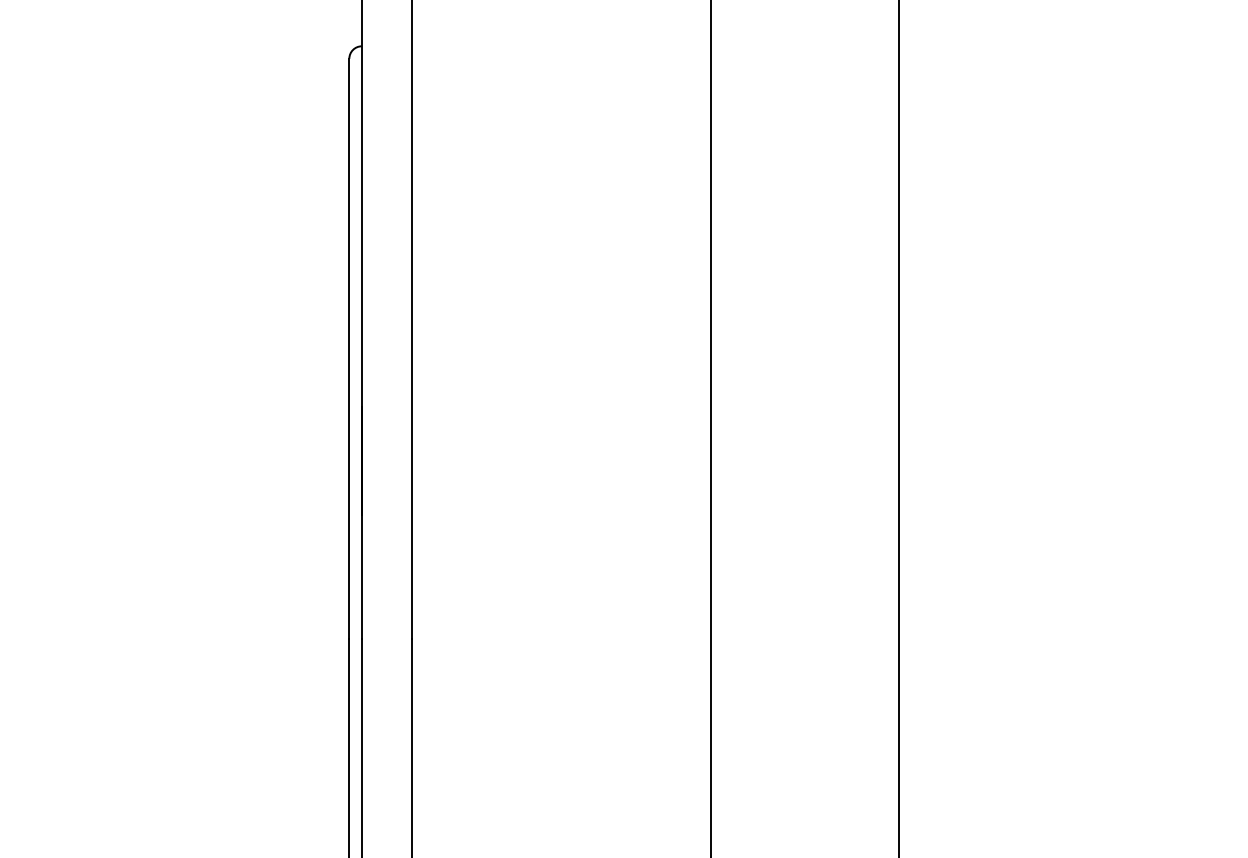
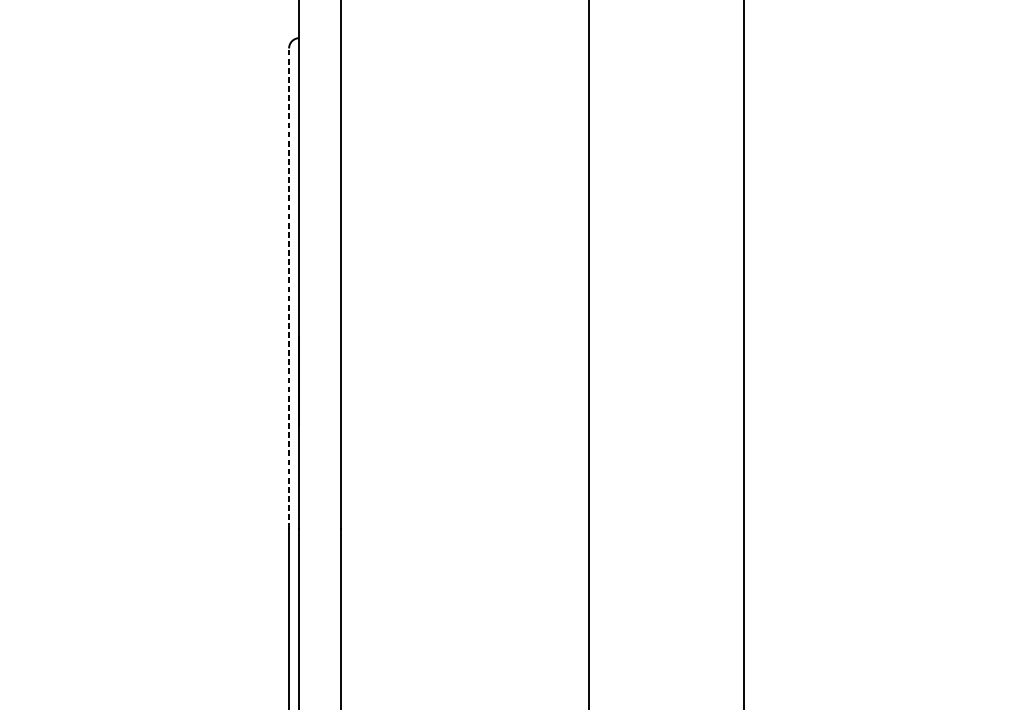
line: (349, 348) -> (289, 288), solid -> dashed

